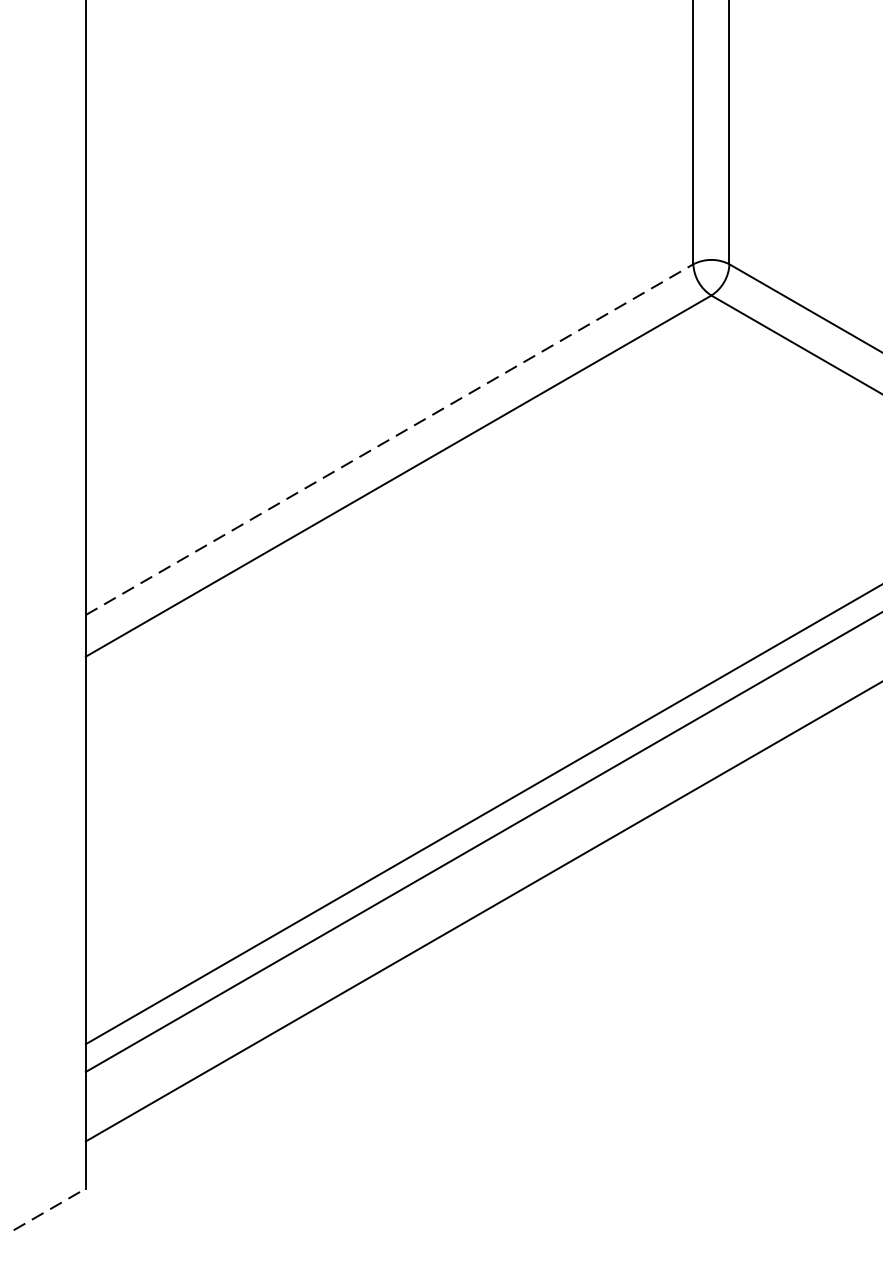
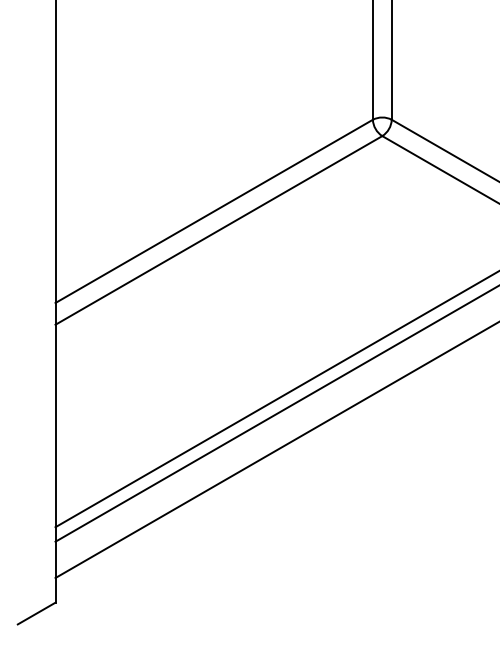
line: (390, 439) -> (214, 211), dashed -> solid
line: (49, 1209) -> (36, 613), dashed -> solid

